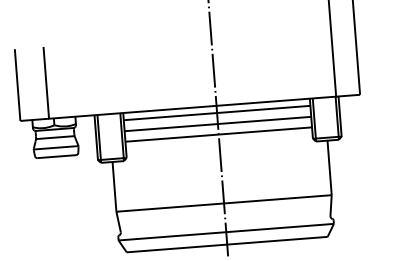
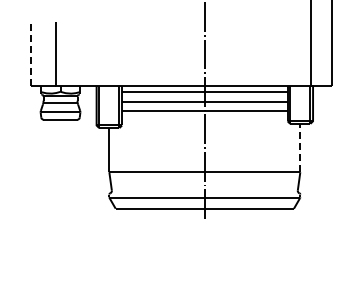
line: (17, 84) -> (30, 53), solid -> dashed
line: (329, 167) -> (300, 147), solid -> dashed

